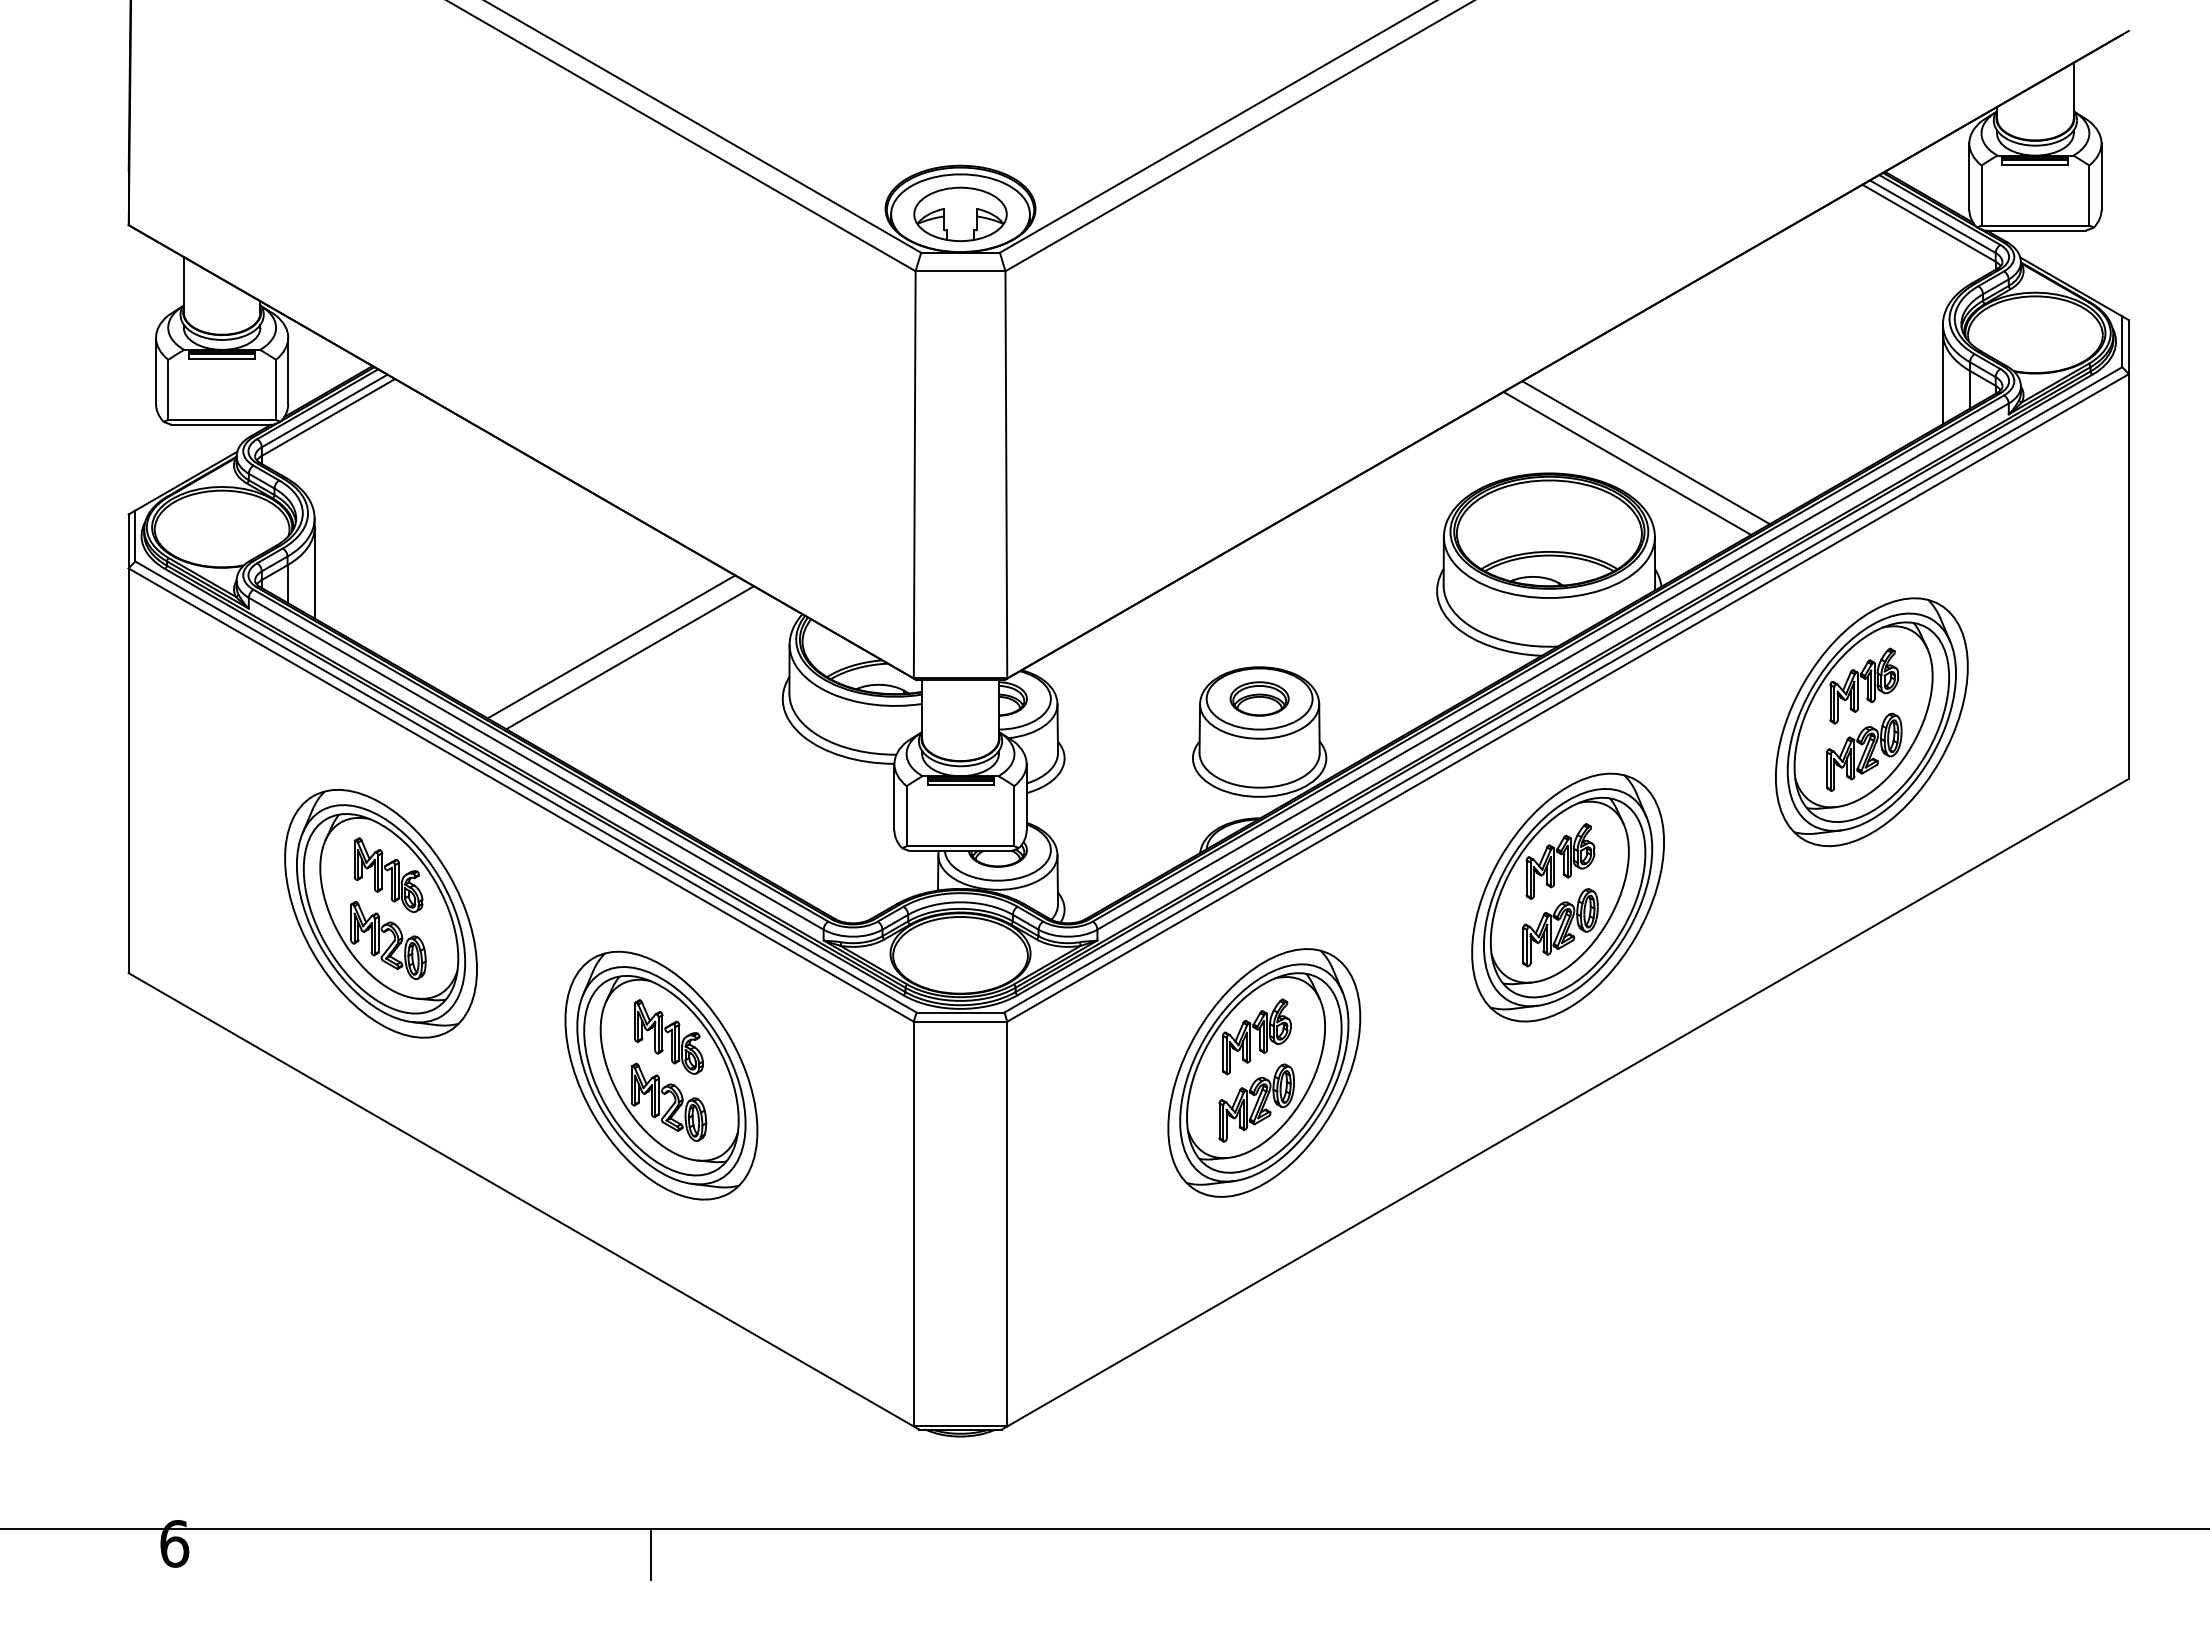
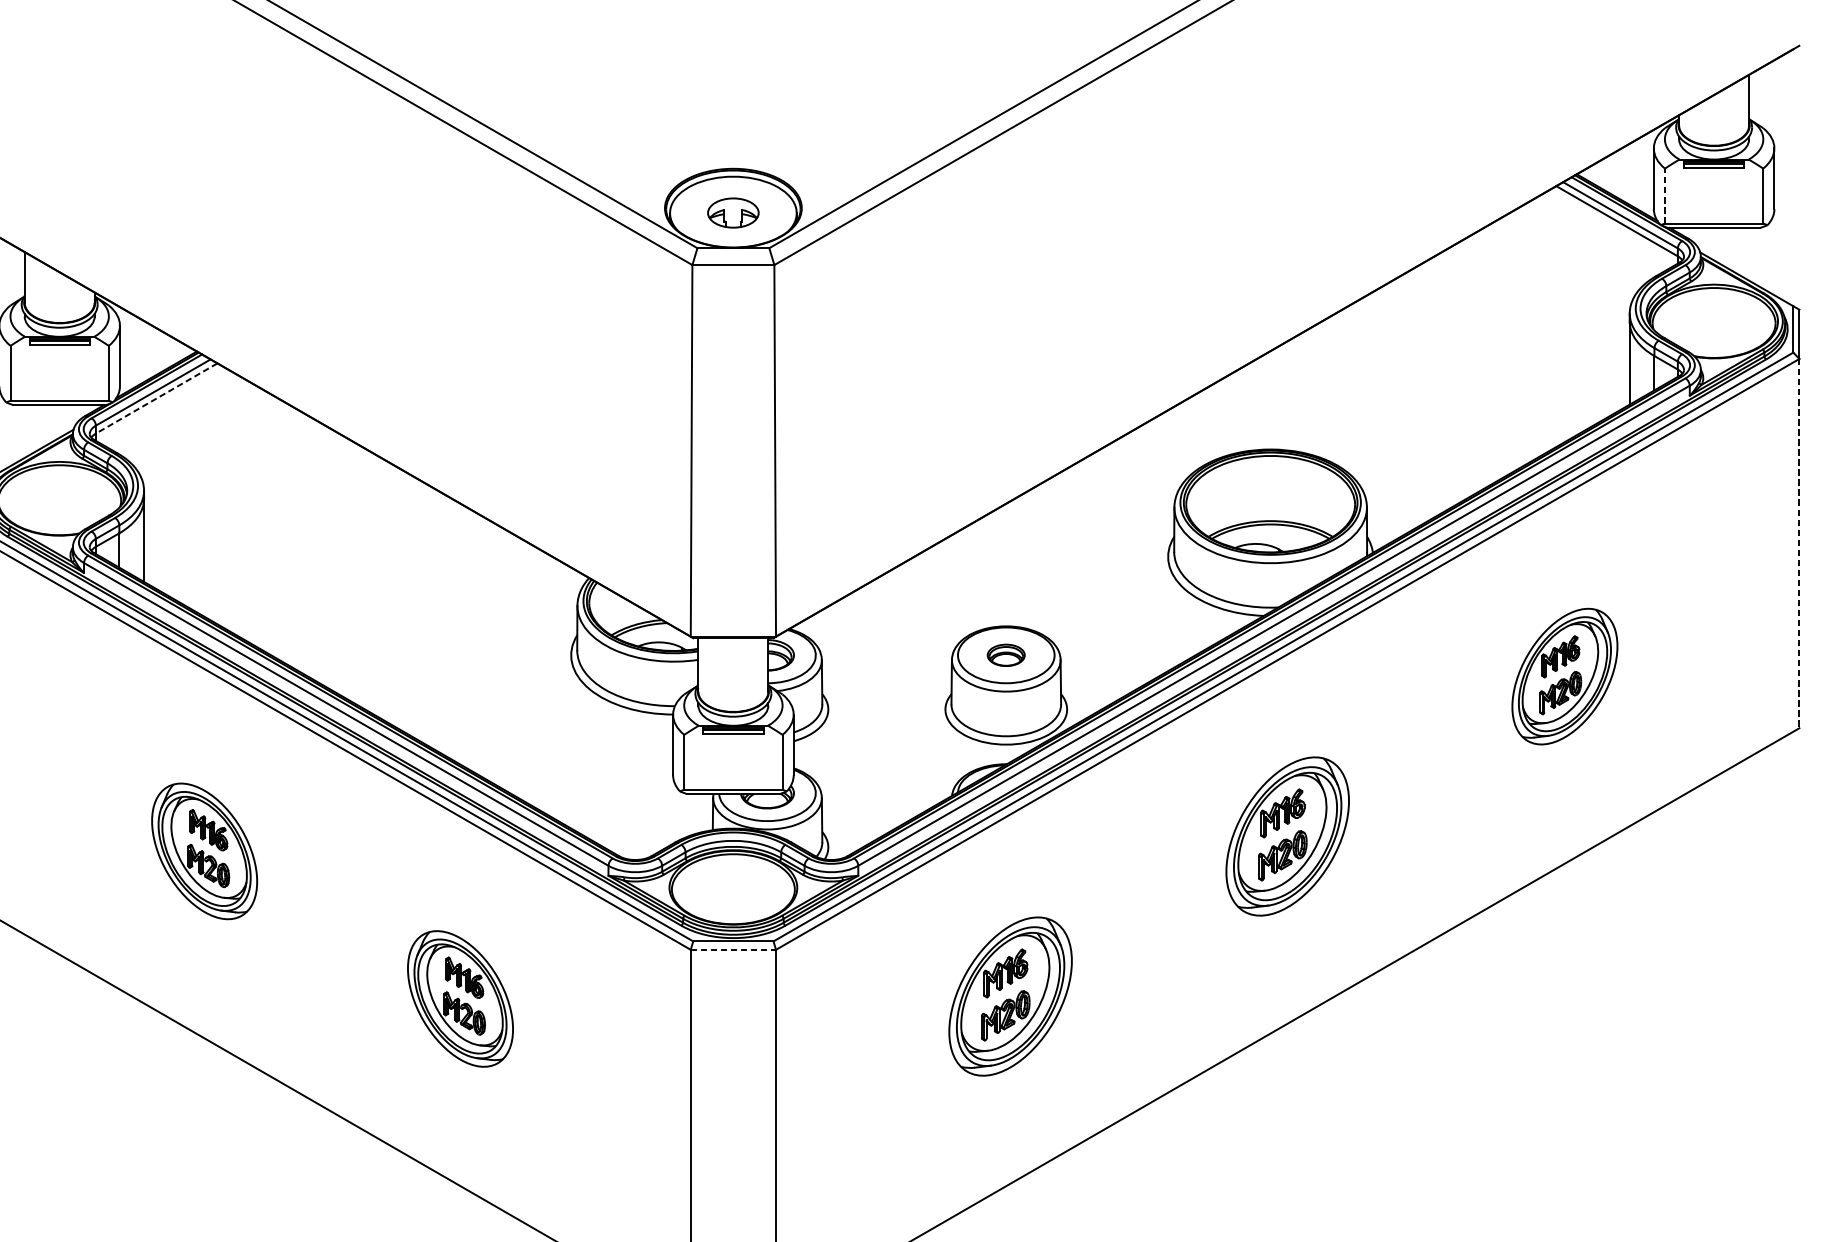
line: (1981, 195) -> (1664, 195), solid -> dashed
part: (960, 213) -> (733, 212), size x0.6
line: (328, 417) -> (156, 398), solid -> dashed
line: (1645, 452) -> (1358, 430), removed
line: (1627, 462) -> (1341, 439), removed
line: (2128, 577) -> (1799, 544), solid -> dashed
line: (611, 646) -> (414, 607), removed
line: (630, 657) -> (432, 617), removed
part: (1259, 698) -> (1006, 654), size x0.7
part: (1871, 722) -> (1564, 676), size x0.6
part: (1567, 897) -> (1287, 836), size x0.7
part: (380, 913) -> (204, 851), size x0.6
line: (960, 1021) -> (733, 949), solid -> dashed
part: (1264, 1072) -> (1010, 996), size x0.7
part: (661, 1075) -> (460, 998), size x0.6

